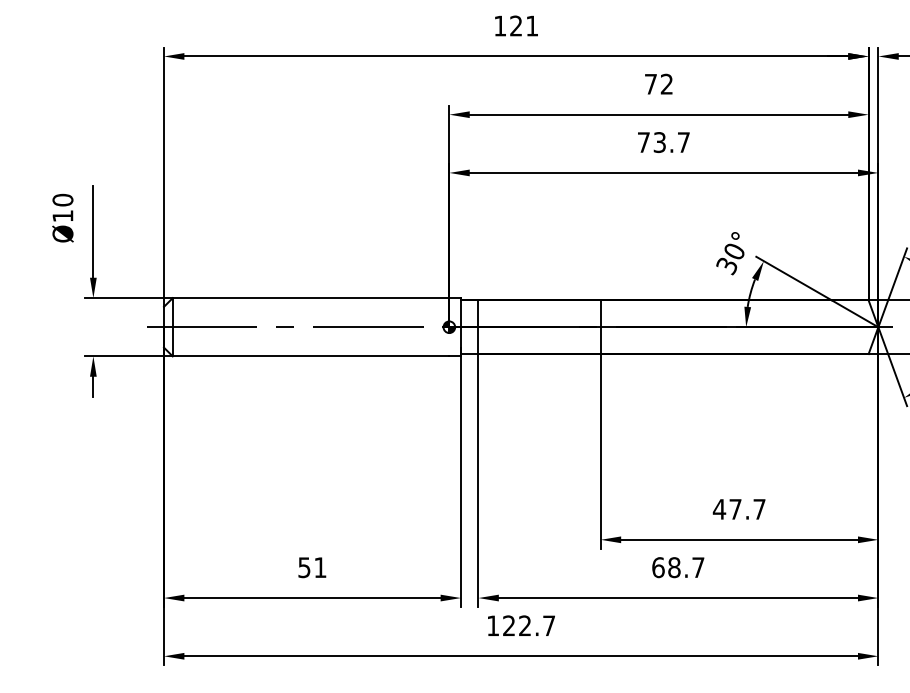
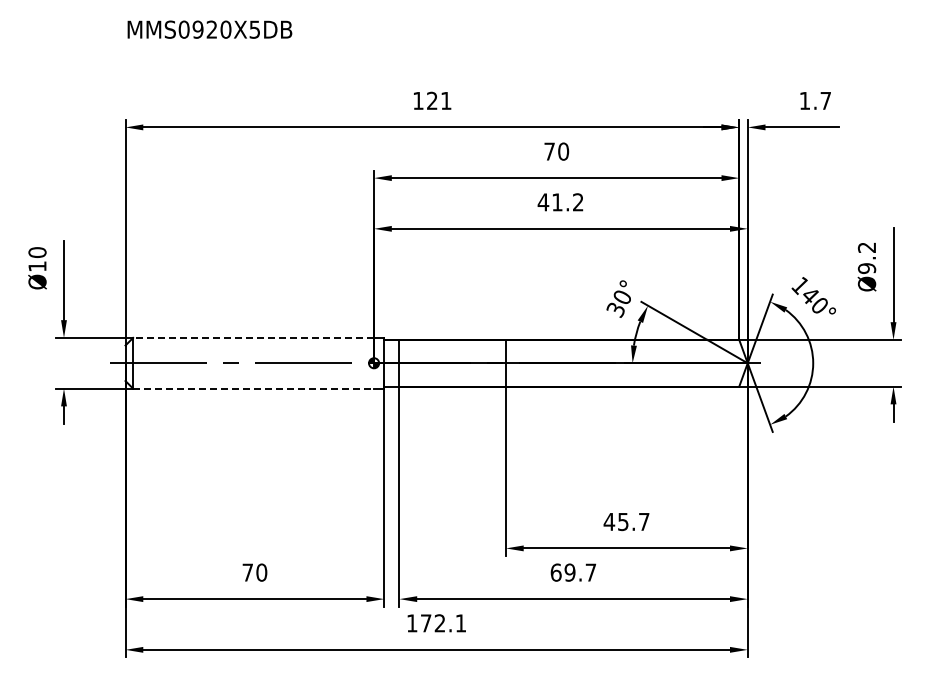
text: (666, 84) -> (563, 151), 72 -> 70
text: (663, 142) -> (560, 202), 73.7 -> 41.2
line: (310, 297) -> (253, 337), solid -> dashed
line: (312, 356) -> (254, 388), solid -> dashed
text: (735, 510) -> (623, 522), 47.7 -> 45.7
text: (312, 567) -> (254, 572), 51 -> 70
text: (673, 567) -> (569, 572), 68.7 -> 69.7
text: (529, 626) -> (443, 623), 122.7 -> 172.1

